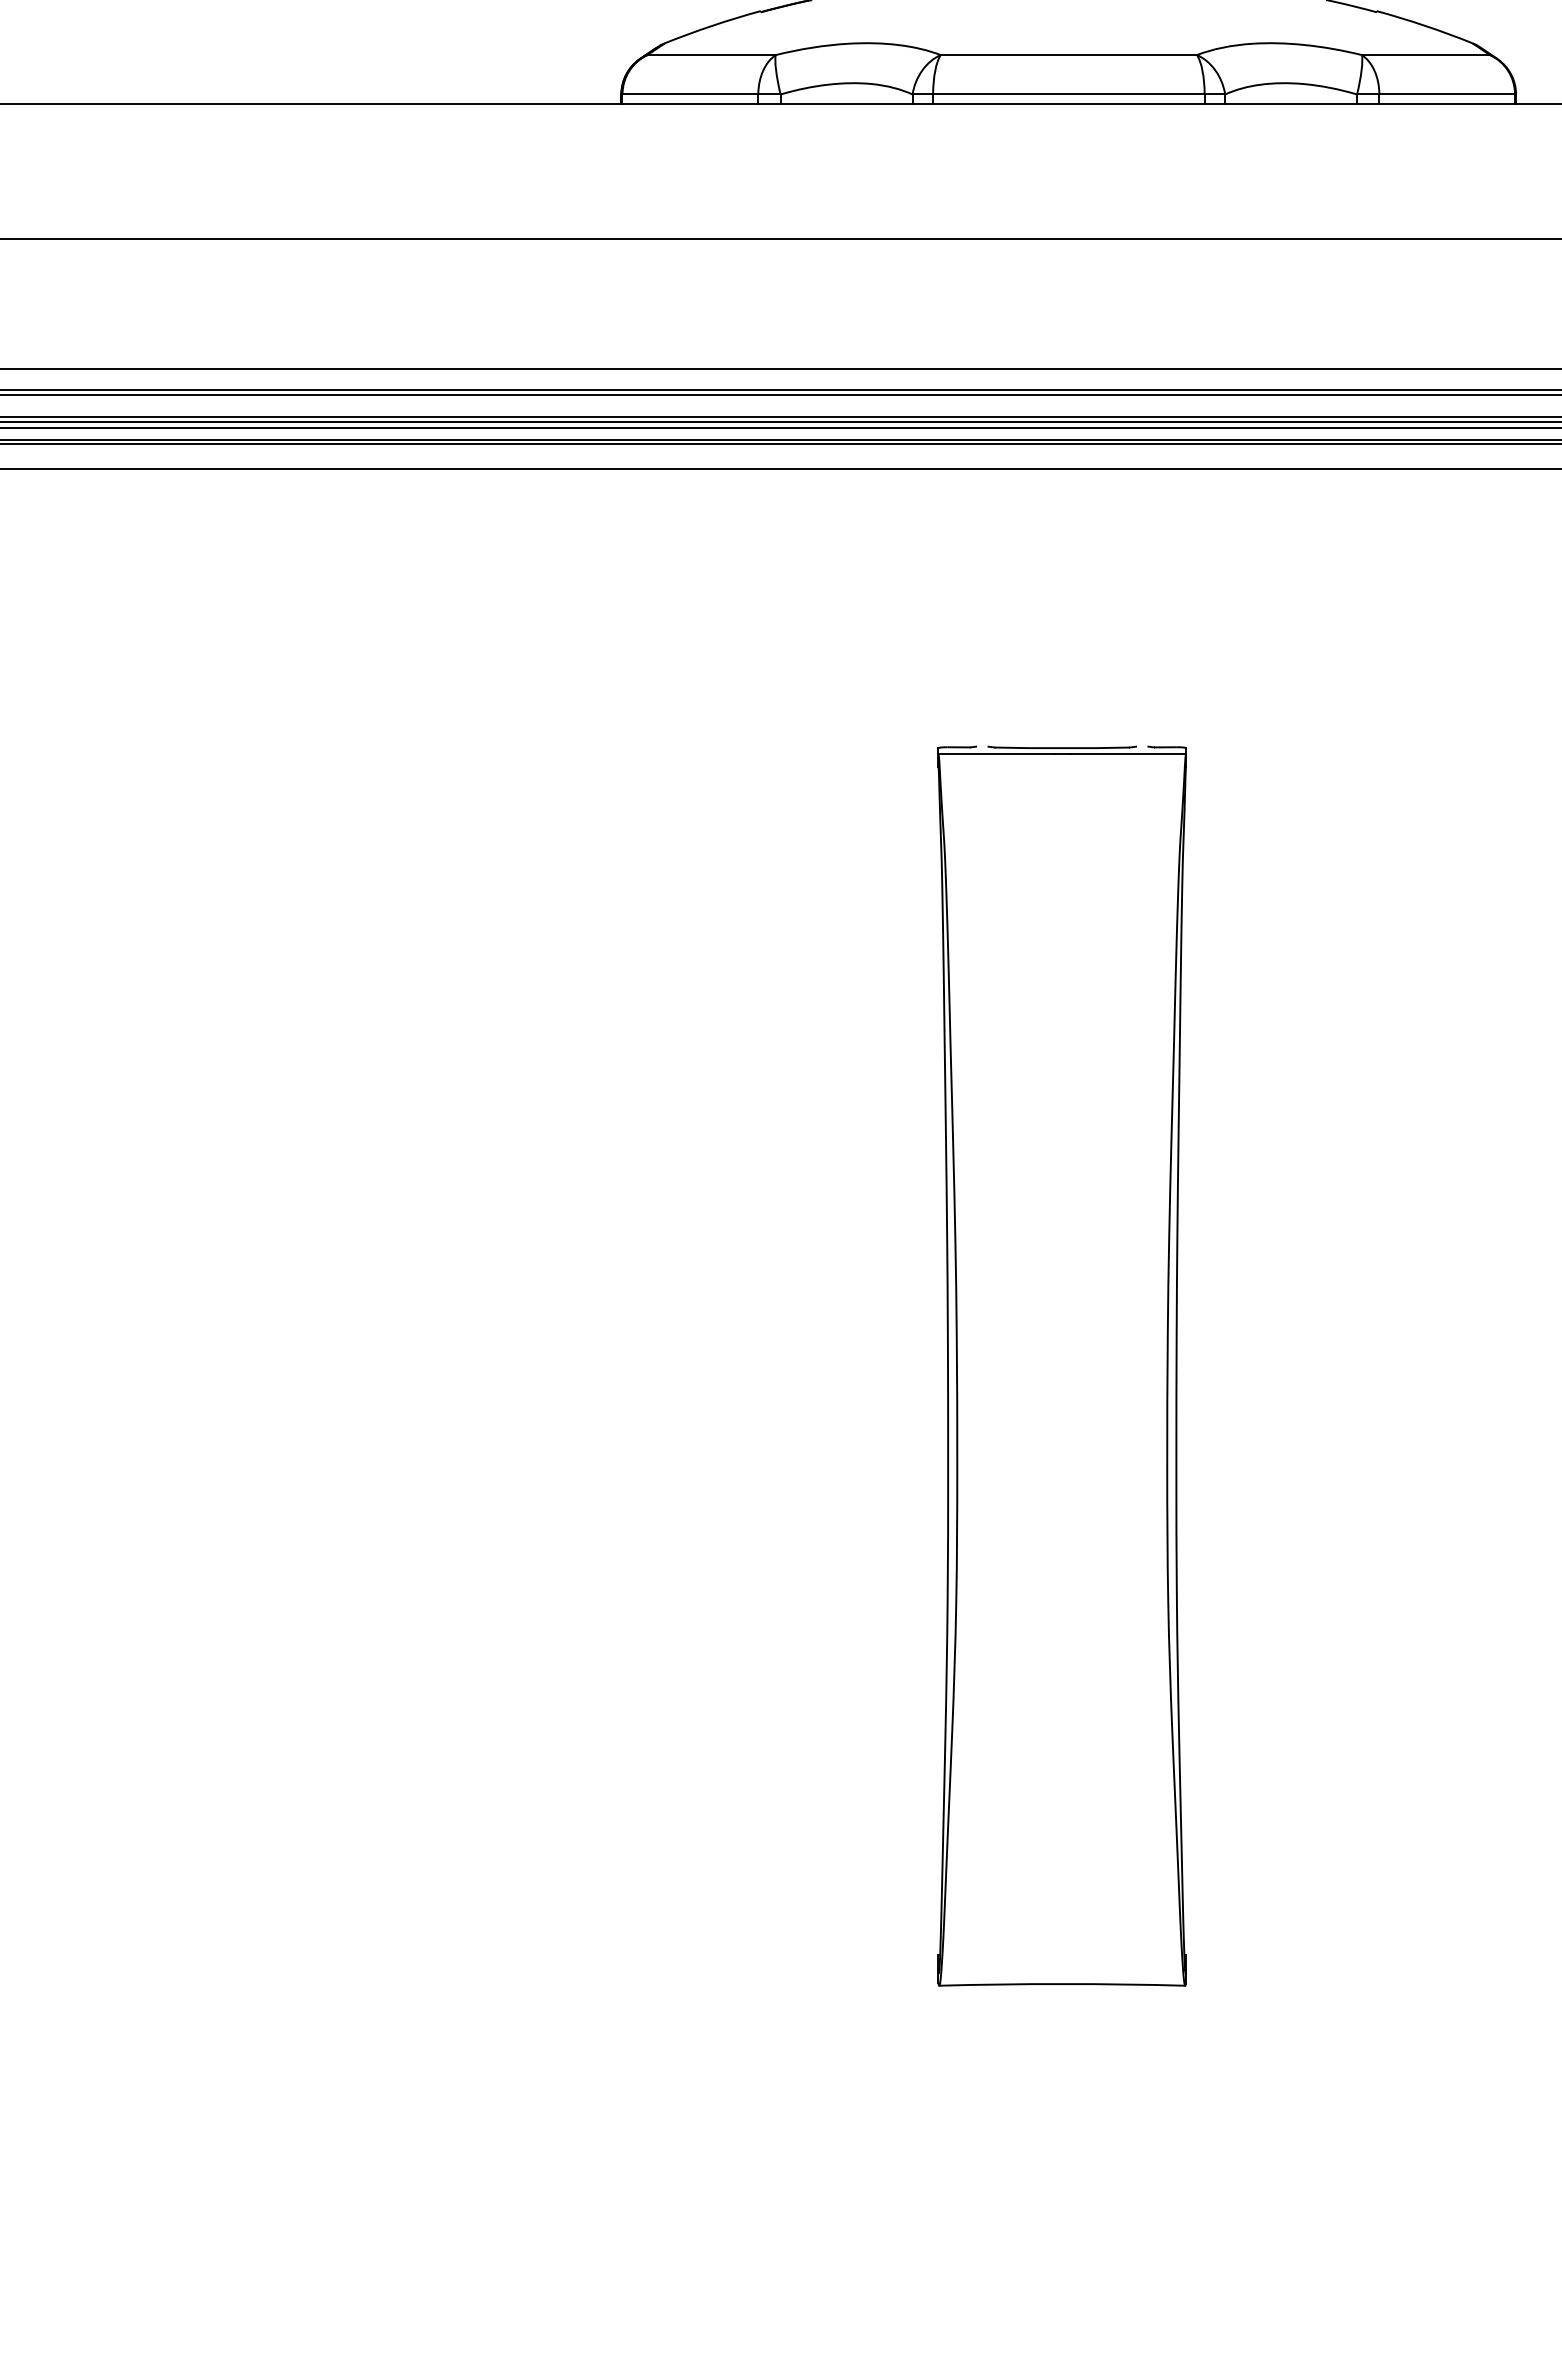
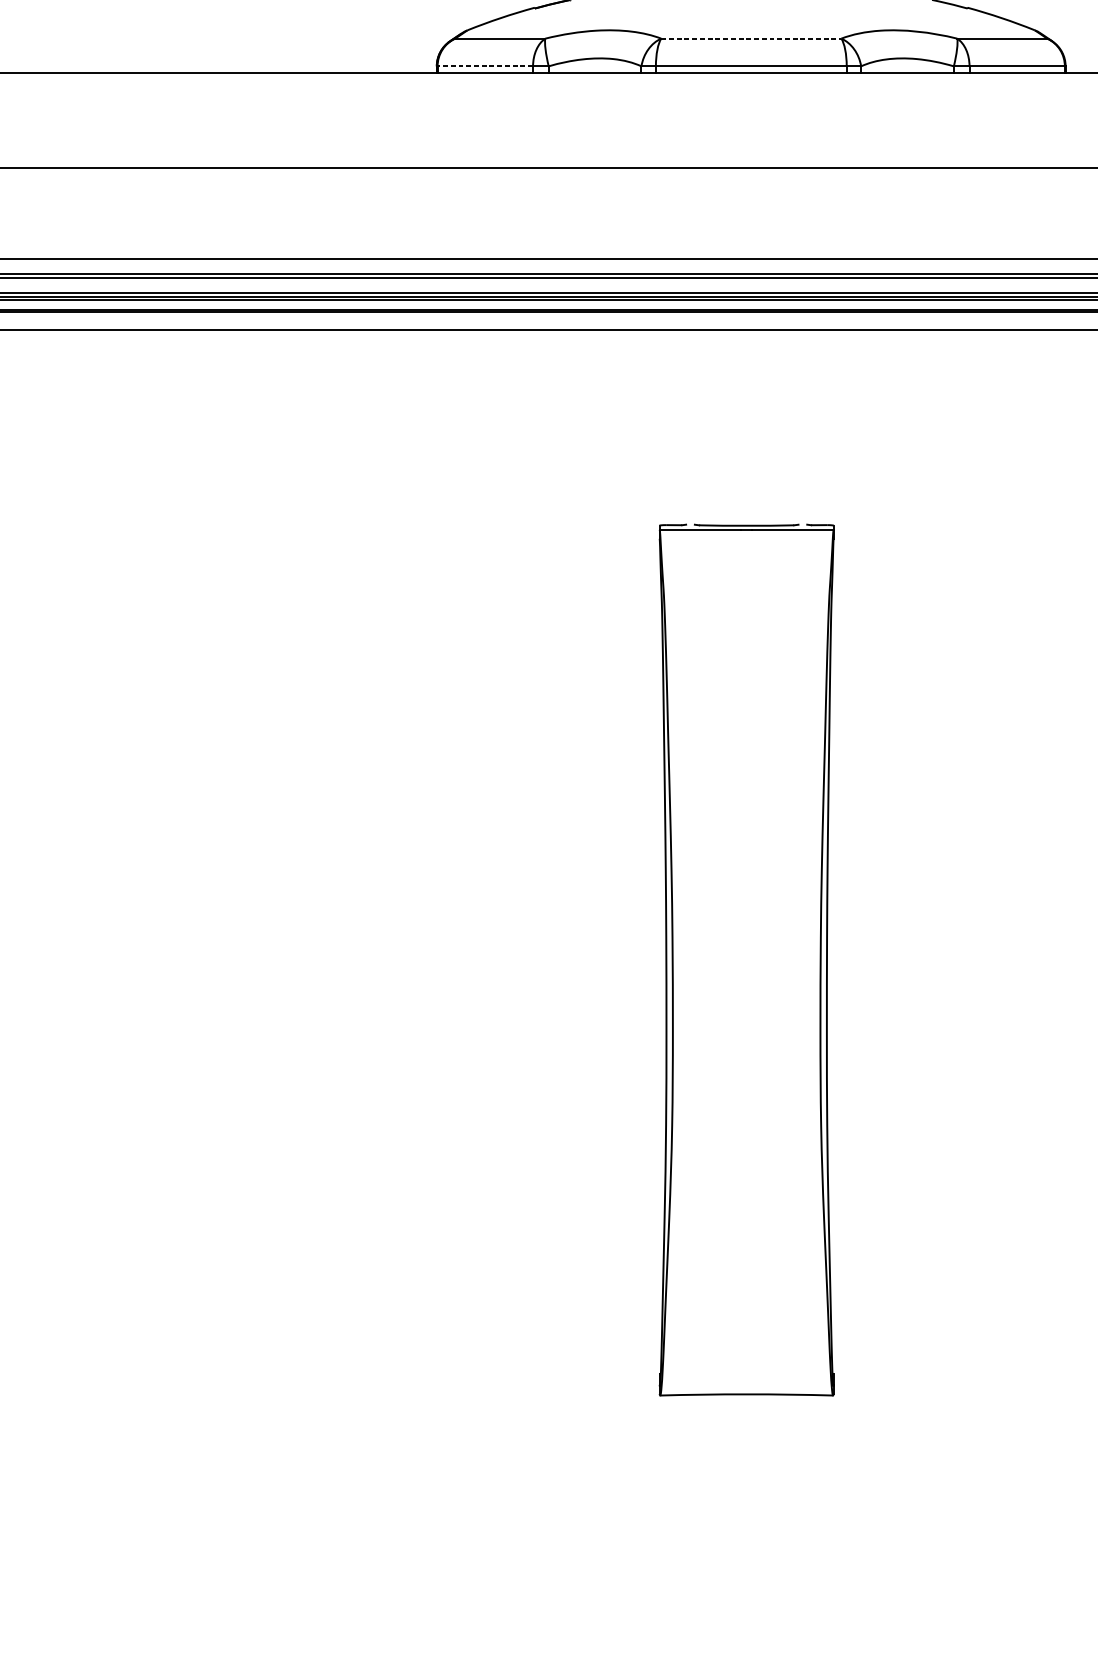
line: (1069, 55) -> (751, 38), solid -> dashed
line: (690, 94) -> (485, 66), solid -> dashed

